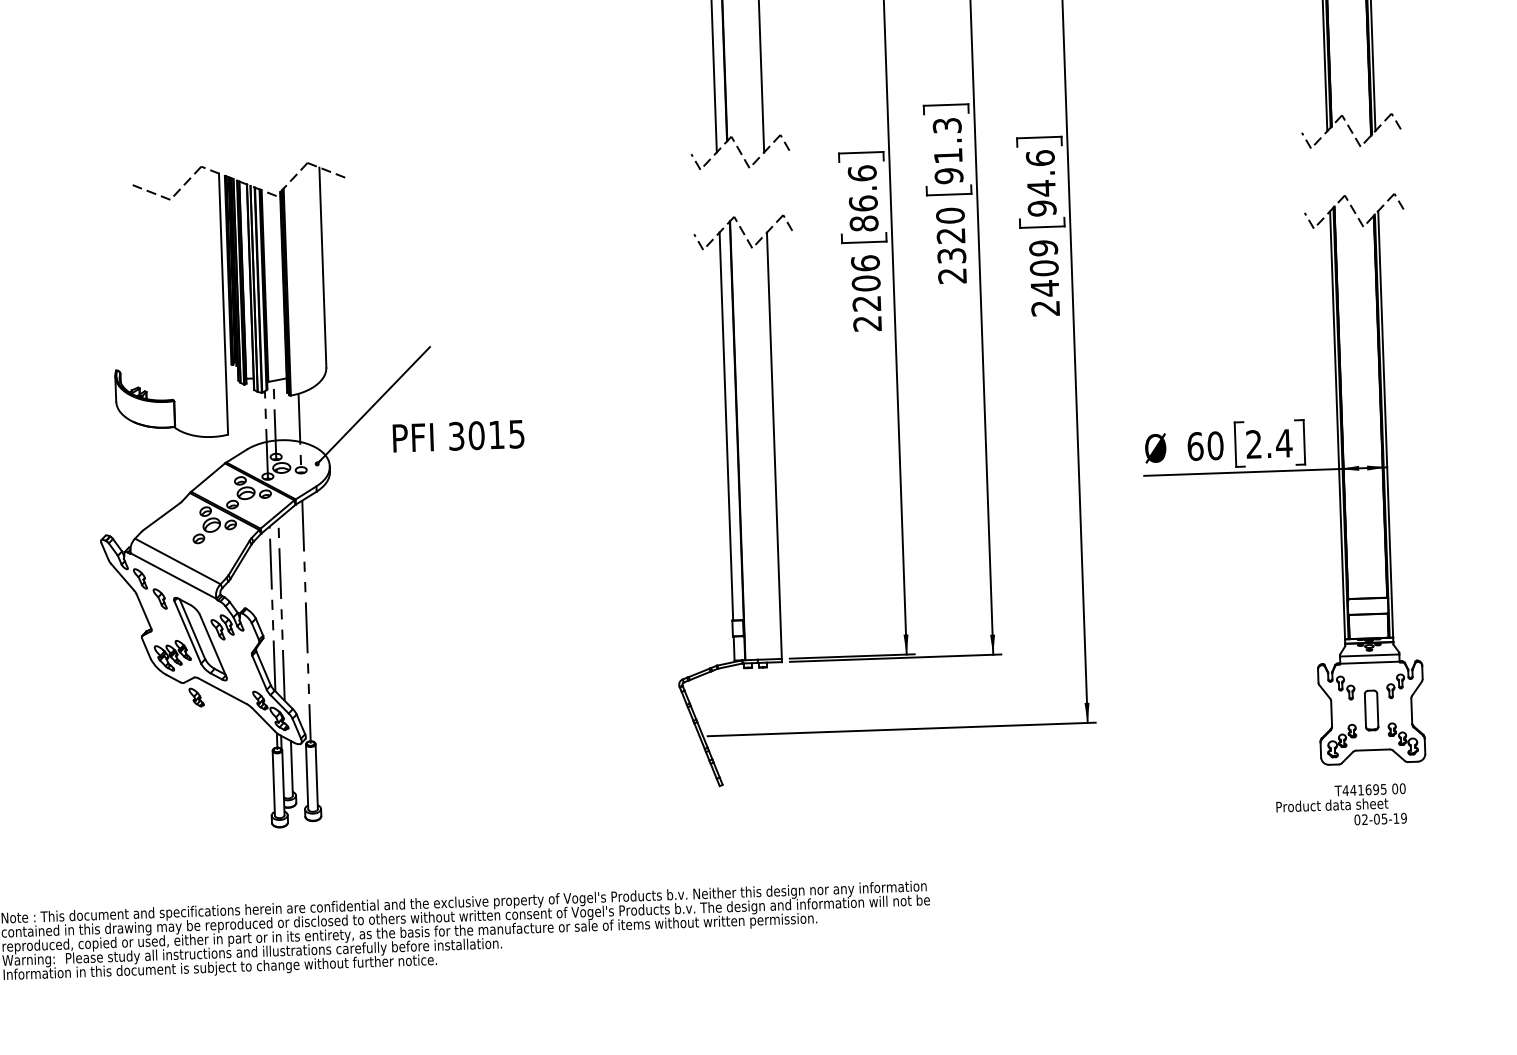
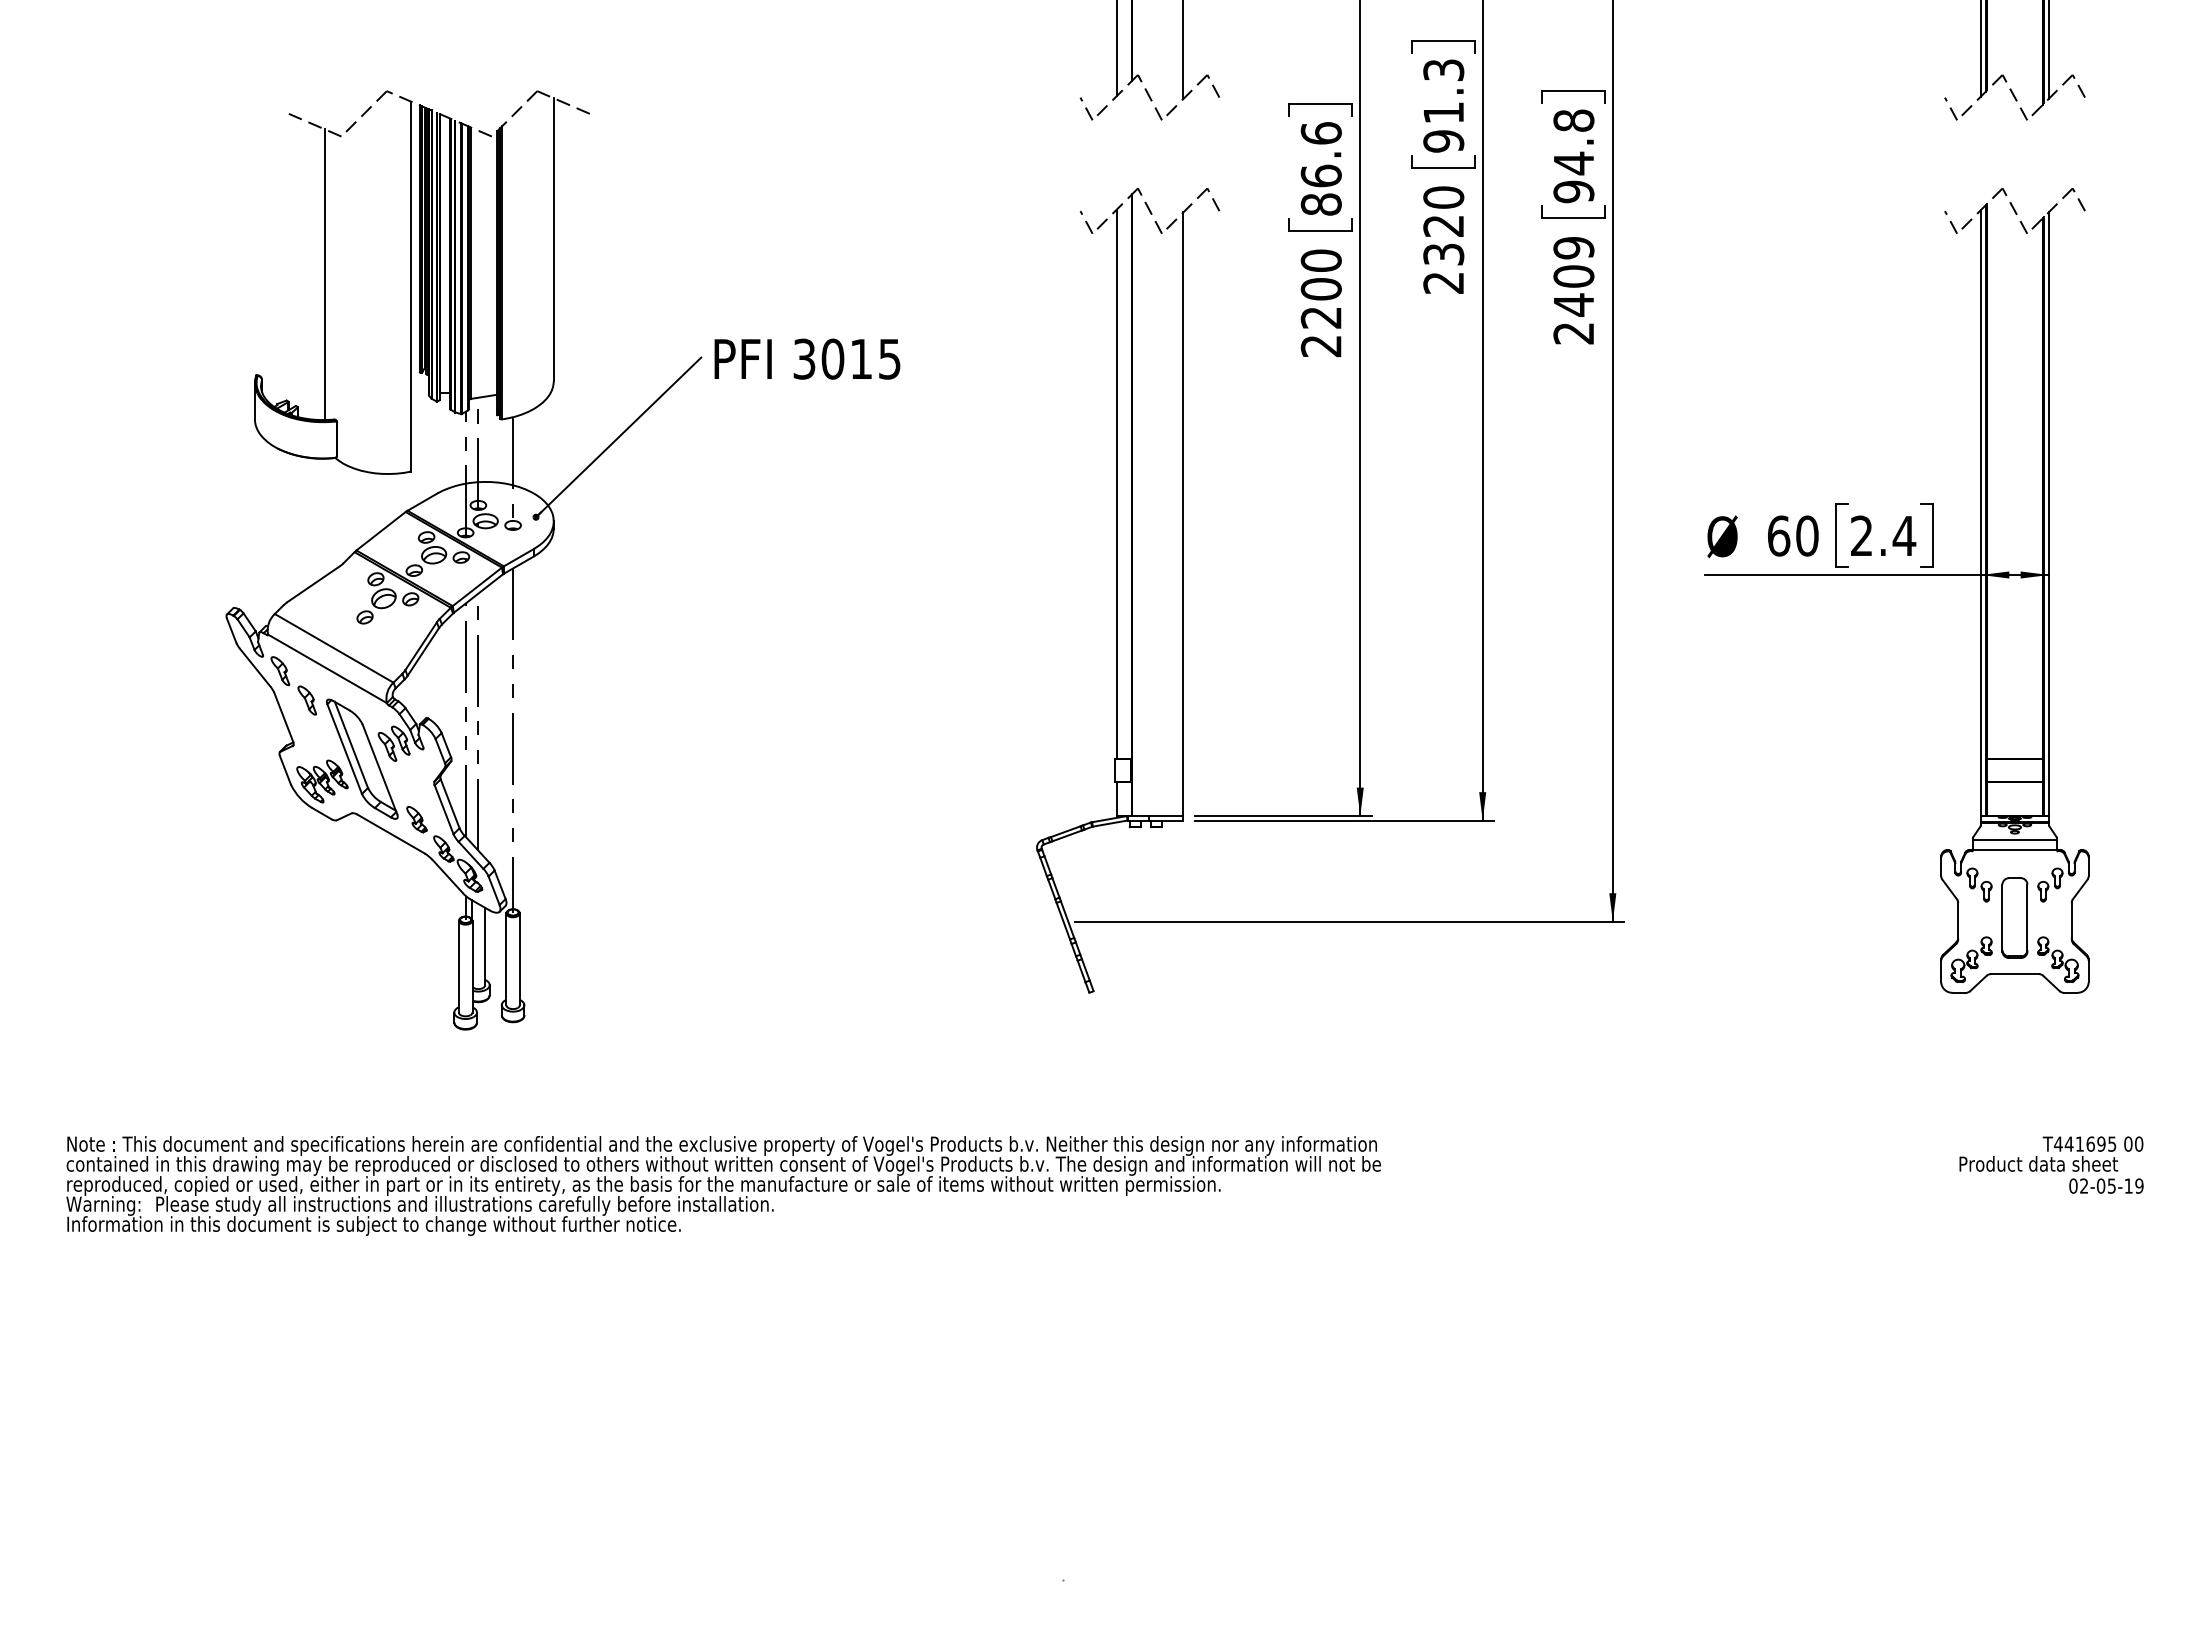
text: (1040, 158) -> (1573, 120), 94.6 -> 94.8
text: (864, 263) -> (1320, 260), 2206 -> 2200
line: (162, 297) -> (325, 274), added
text: (458, 435) -> (807, 358), moved
part: (196, 697) -> (416, 819), moved
part: (1371, 710) -> (2014, 917), size x1.43
text: (1341, 805) -> (2051, 1164), moved

